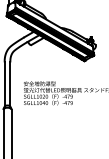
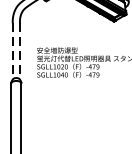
line: (4, 85) -> (12, 52), solid -> dashed
line: (10, 85) -> (20, 52), solid -> dashed

